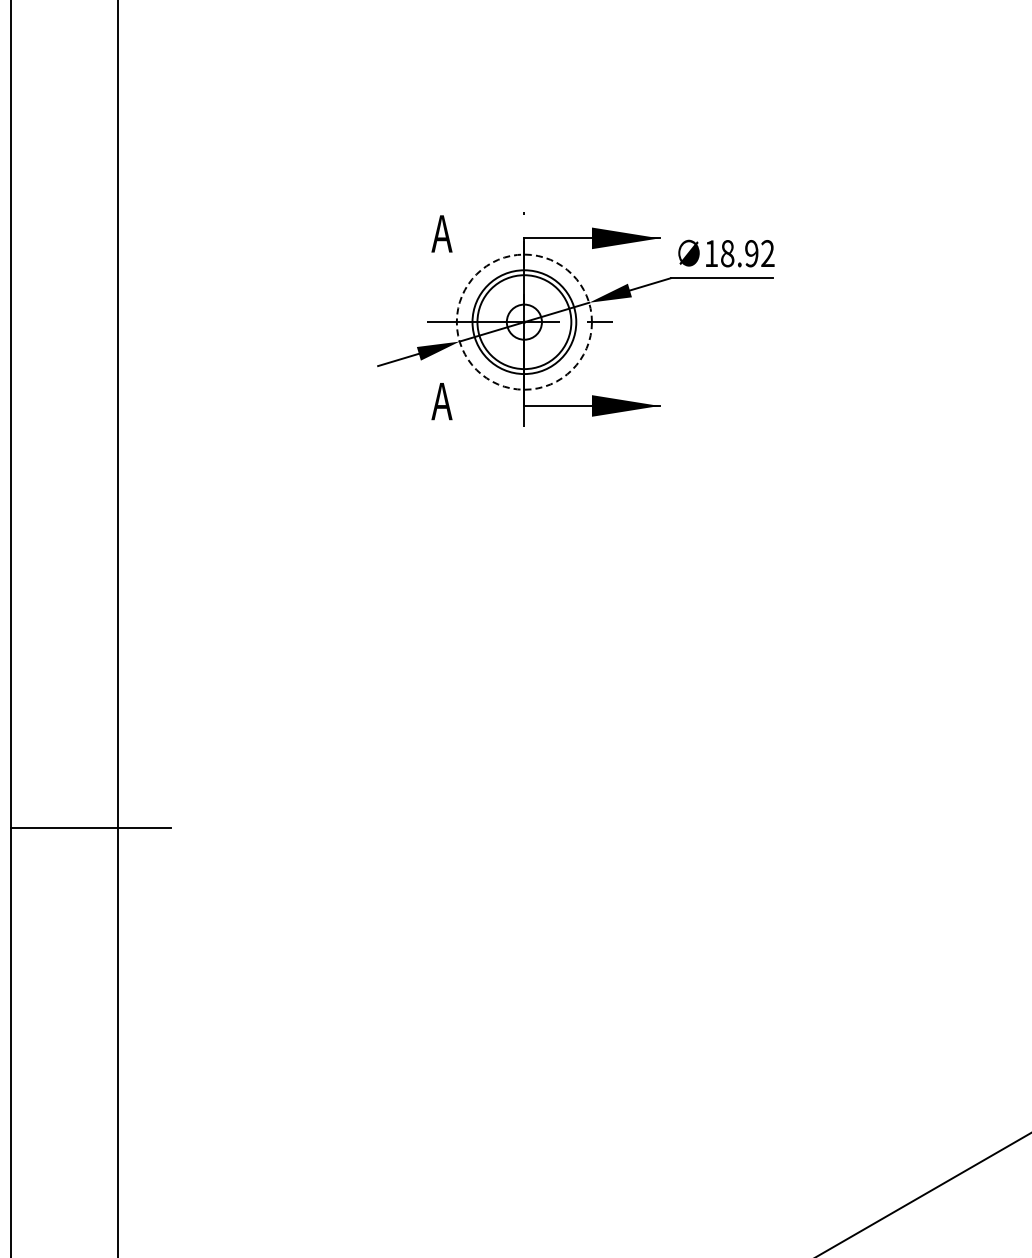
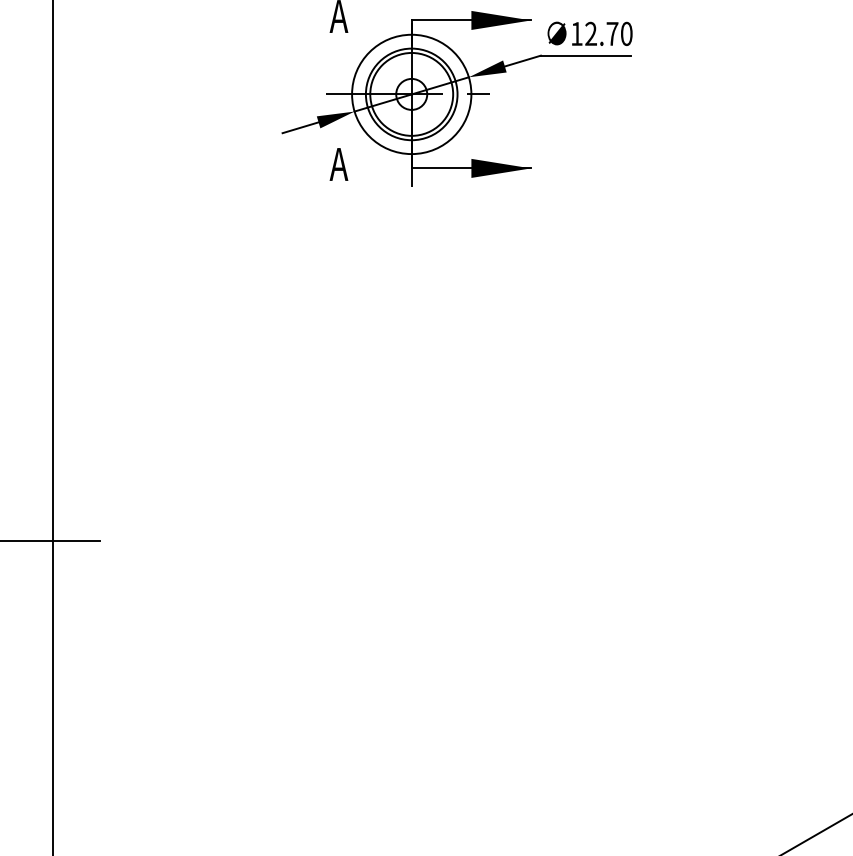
text: (747, 253) -> (608, 33), 18.92 -> 12.70
circle: (523, 321) -> (410, 93), dashed -> solid

